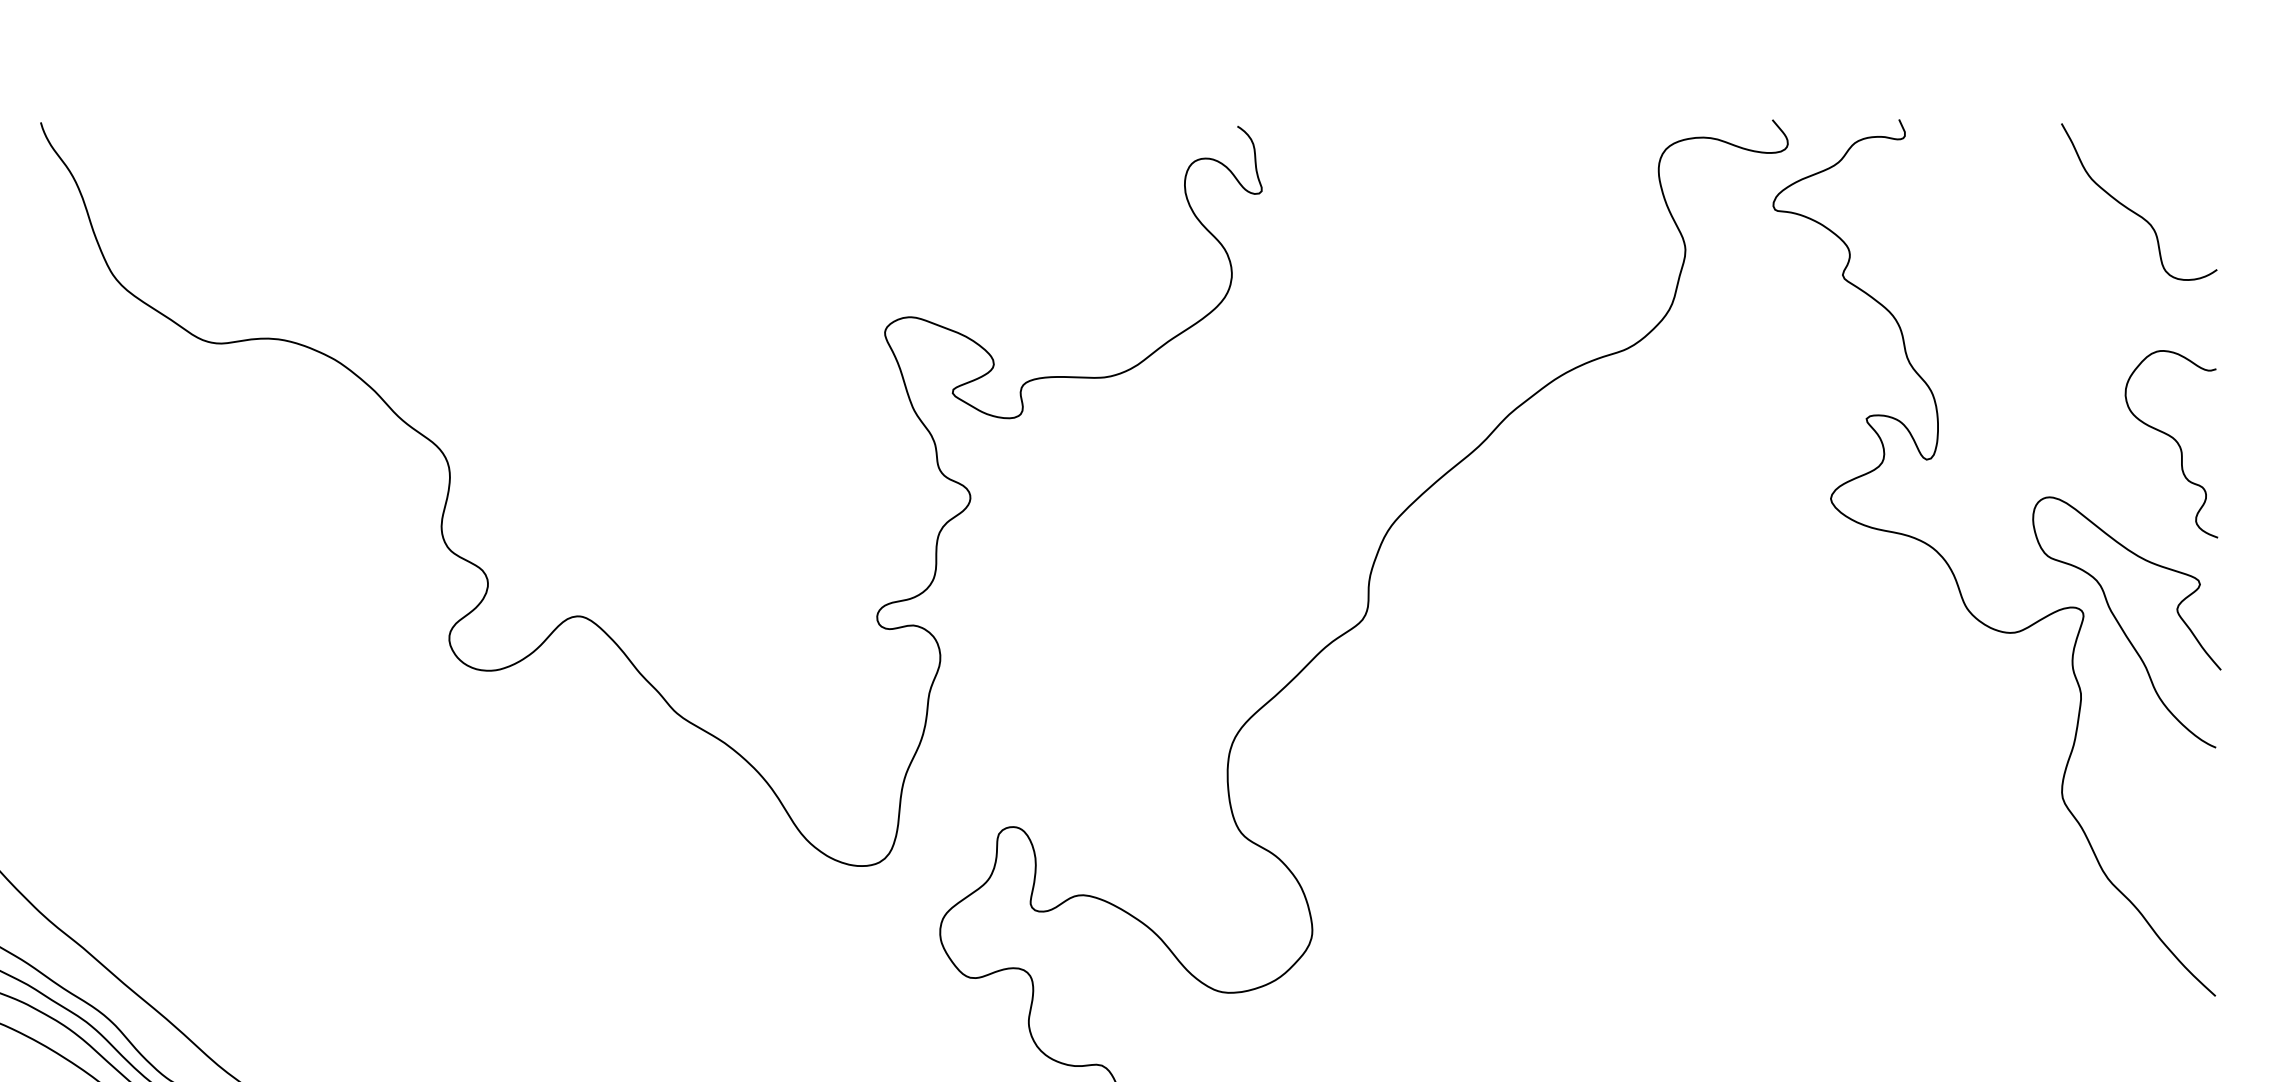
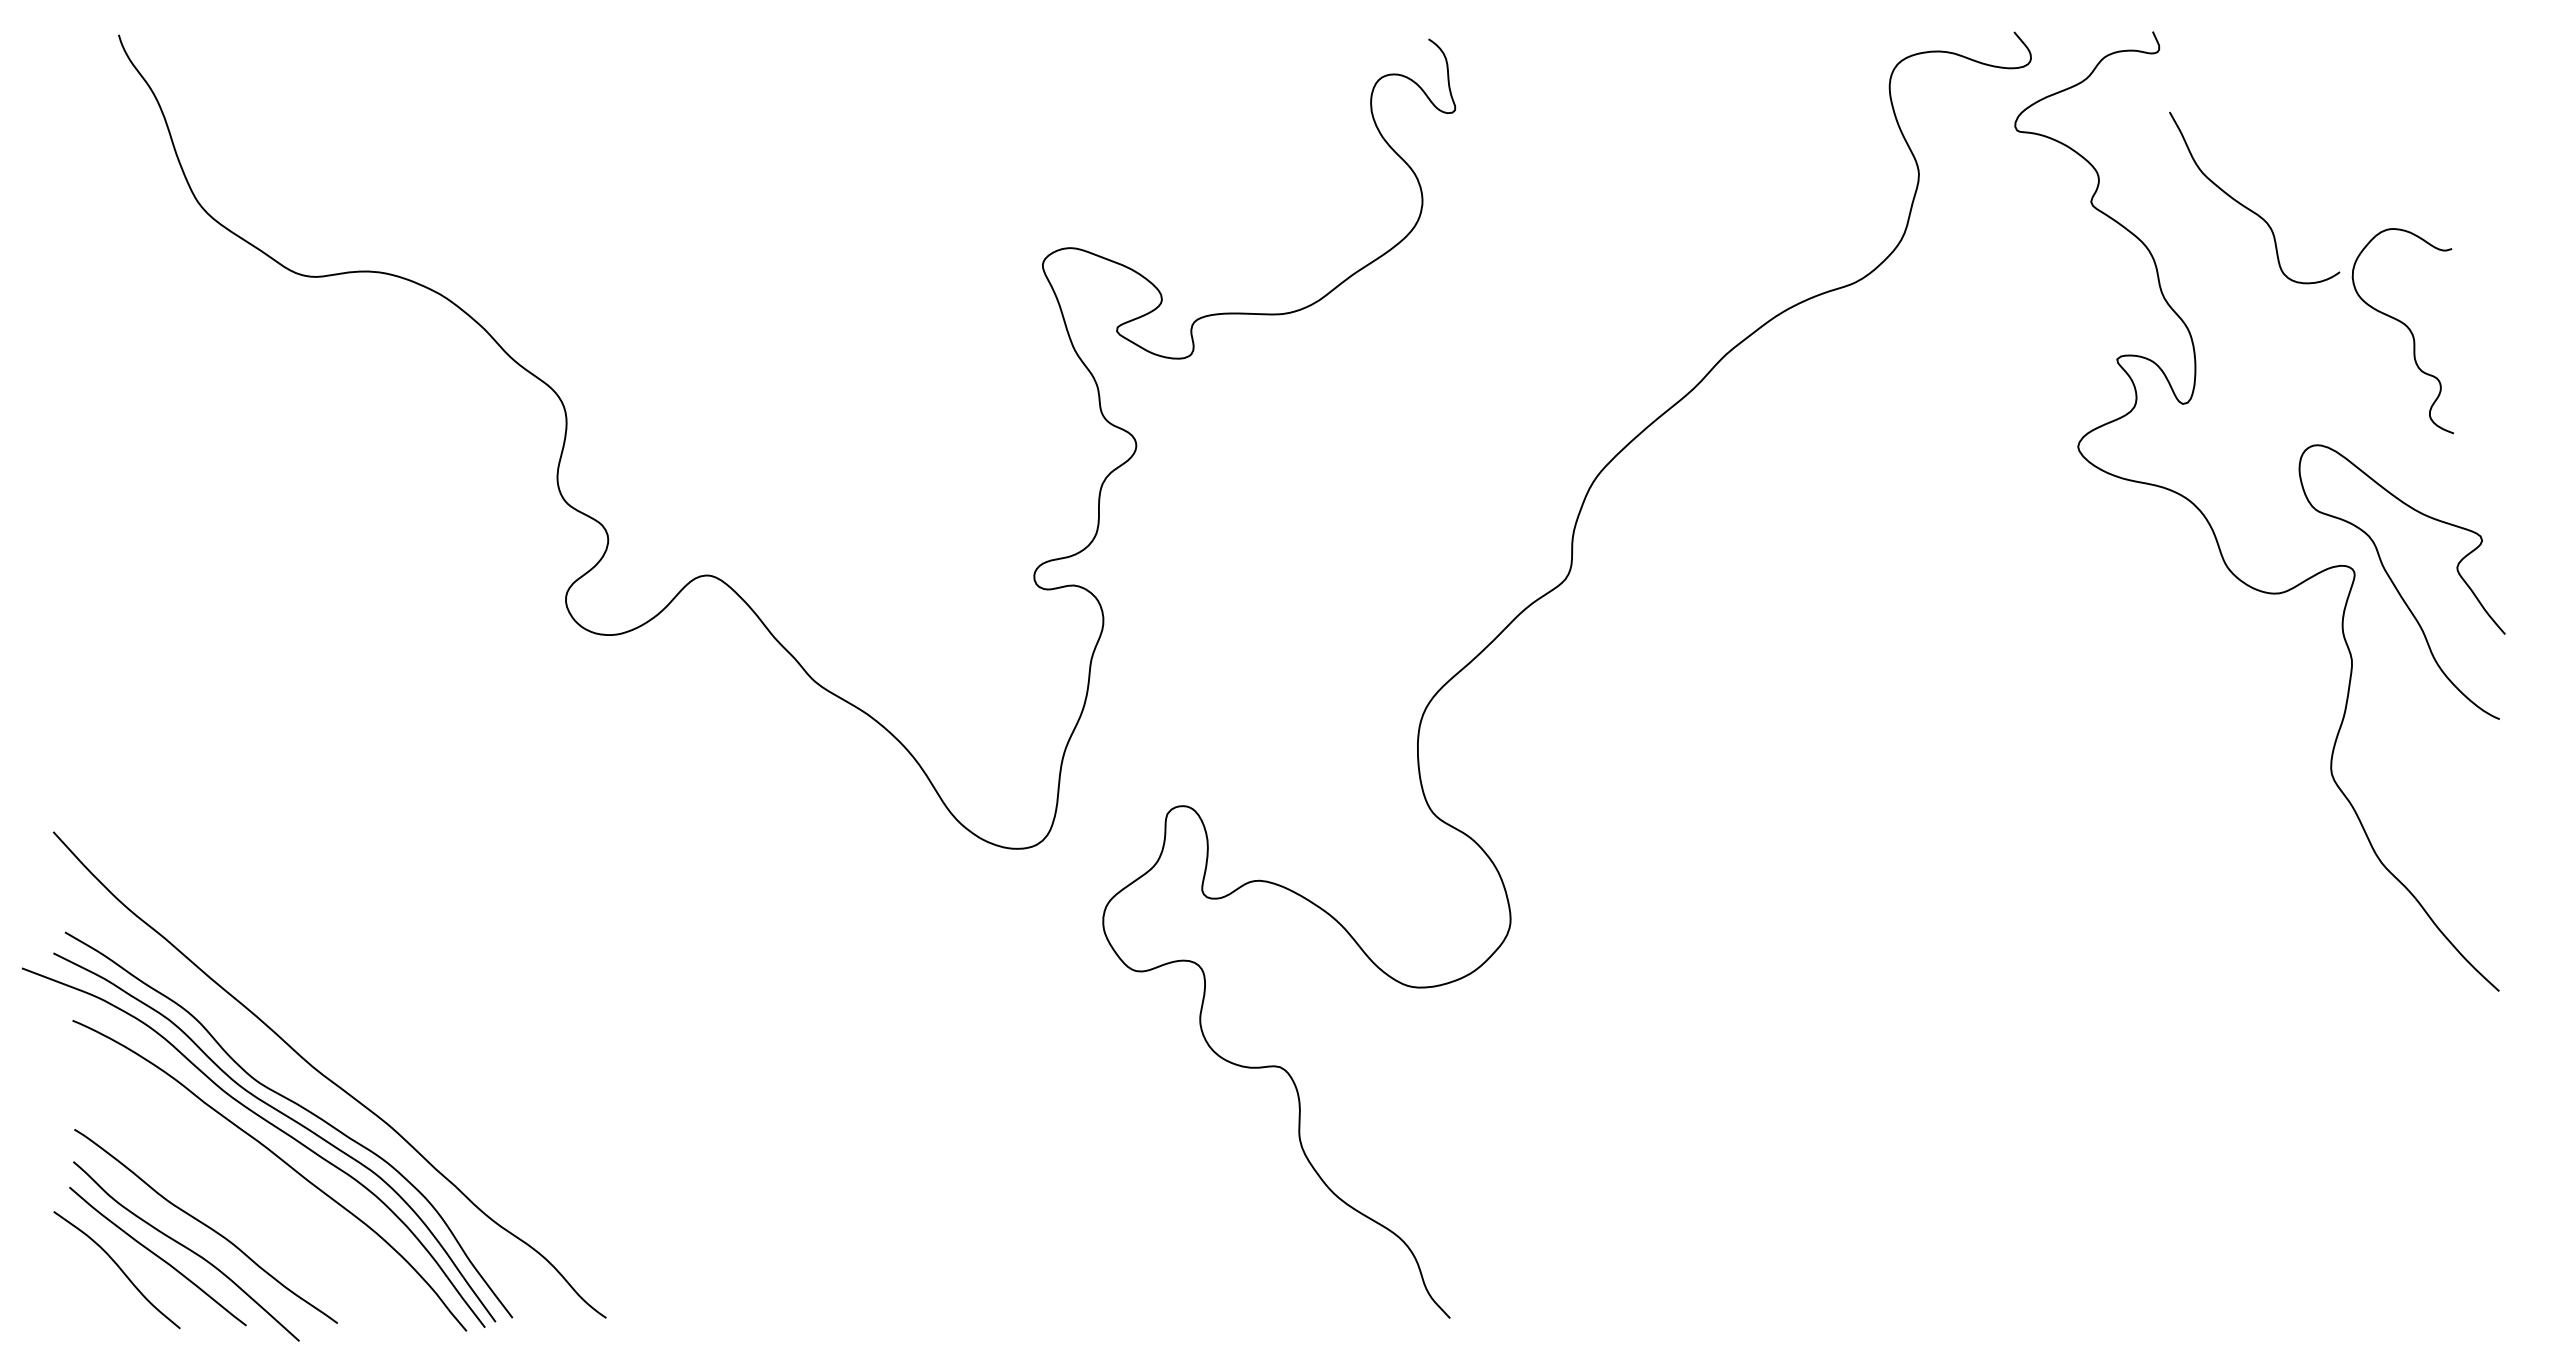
curve: (2131, 209) -> (2246, 206), moved
curve: (2174, 440) -> (2406, 327), moved

